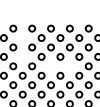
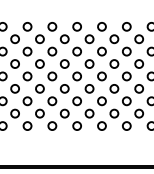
circle: (22, 38) -> (39, 39), added
circle: (22, 56) -> (39, 63), added
circle: (50, 66) -> (76, 76), added
circle: (69, 66) -> (101, 76), added

